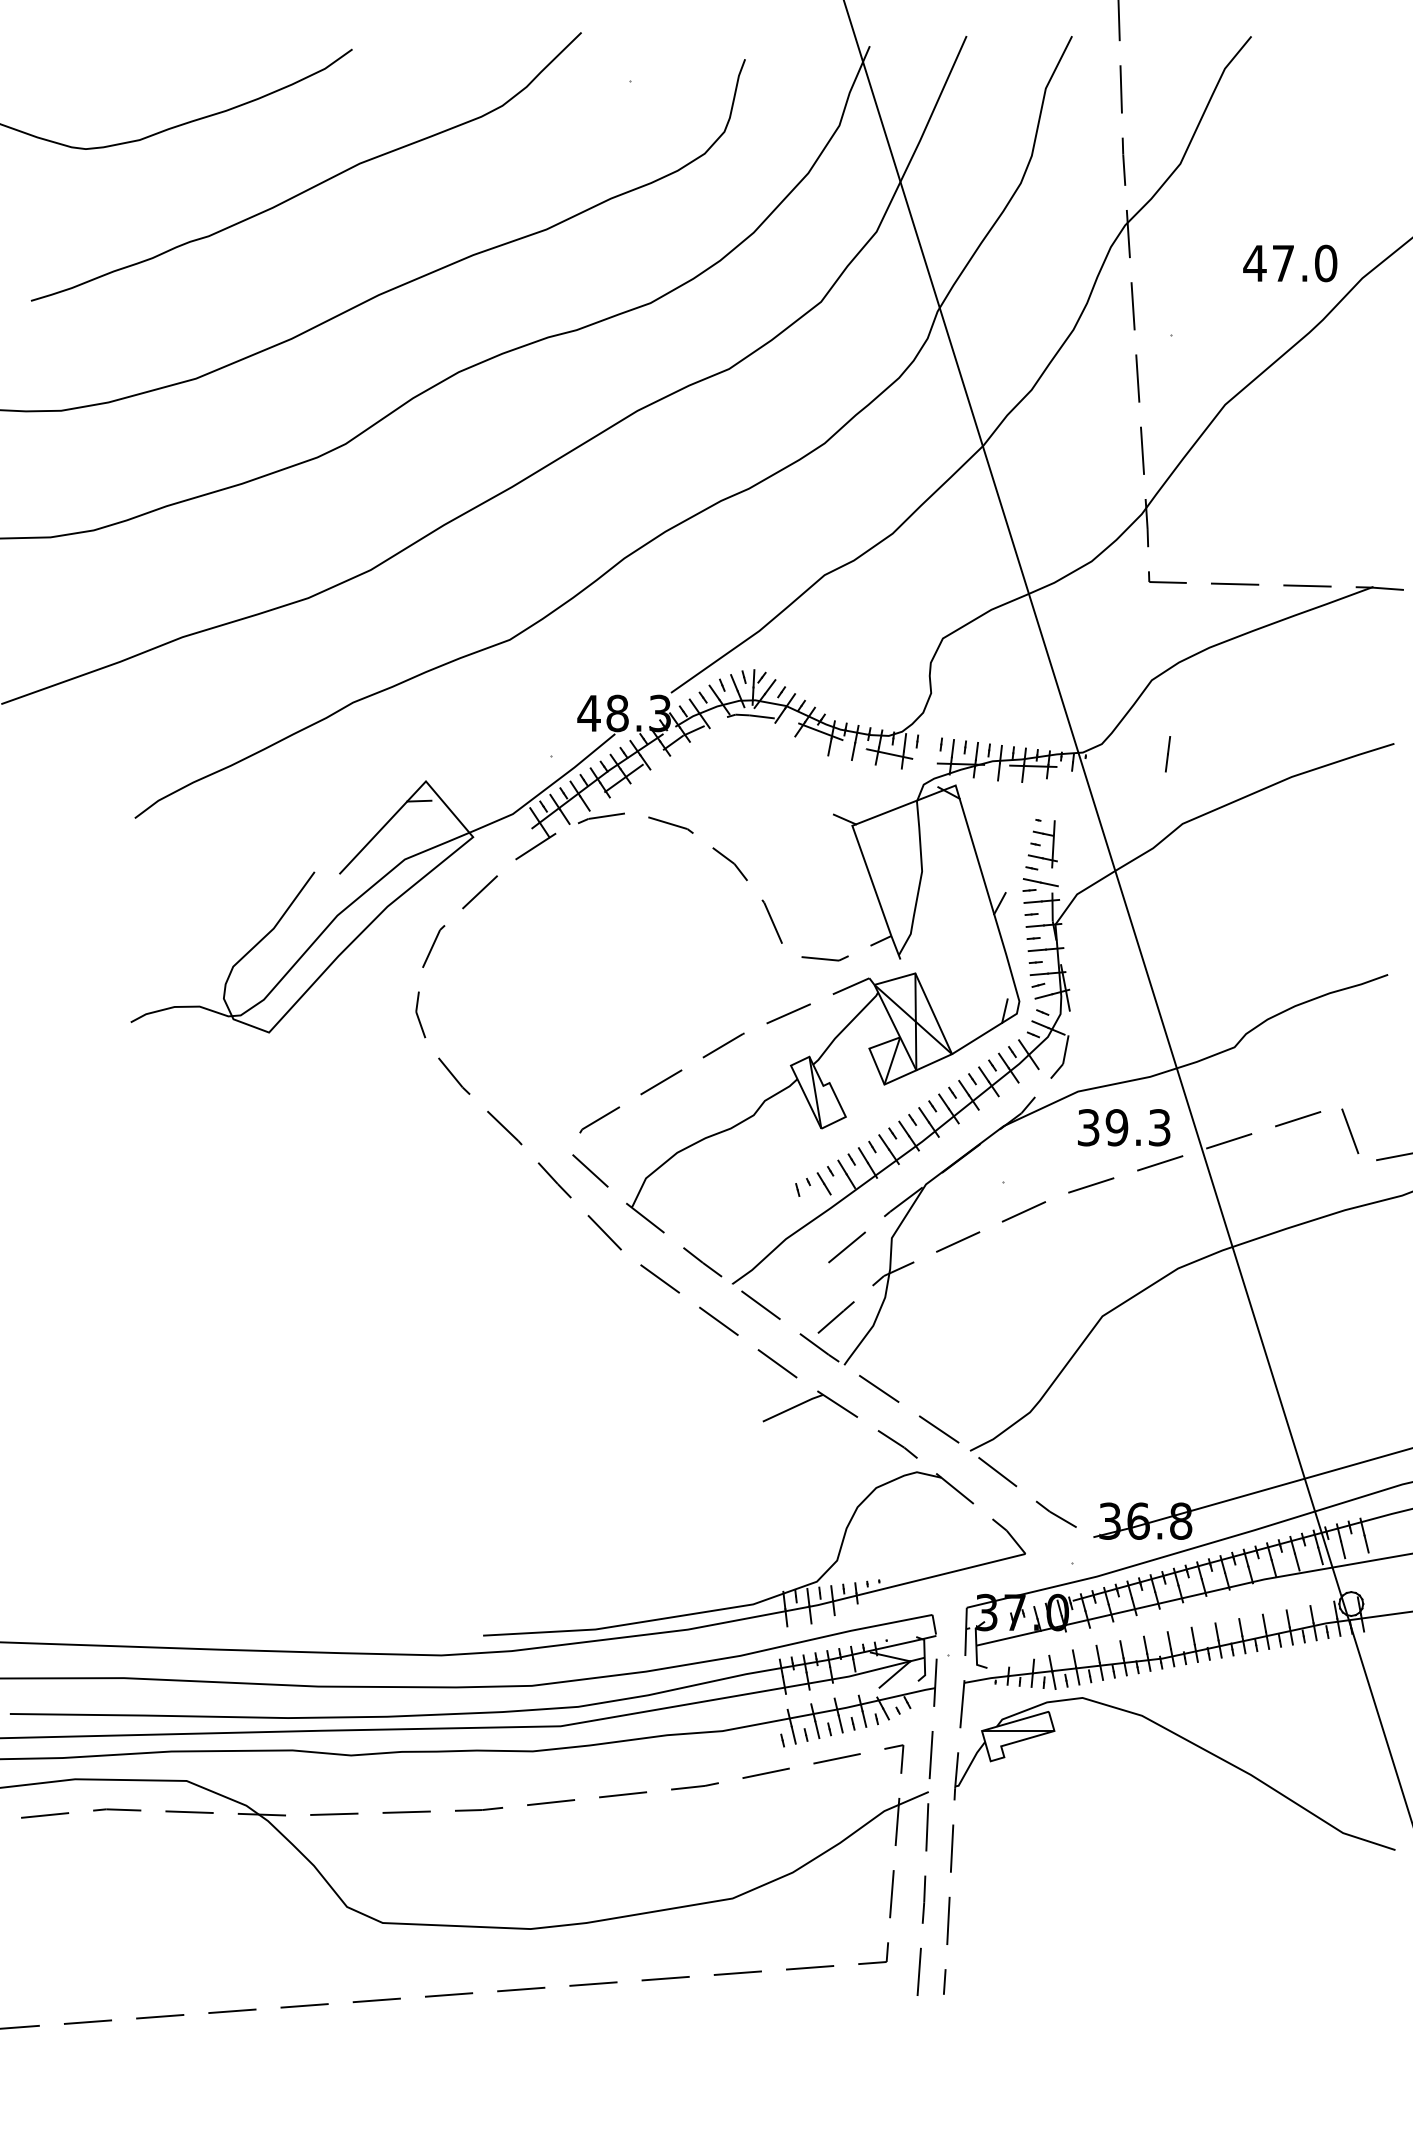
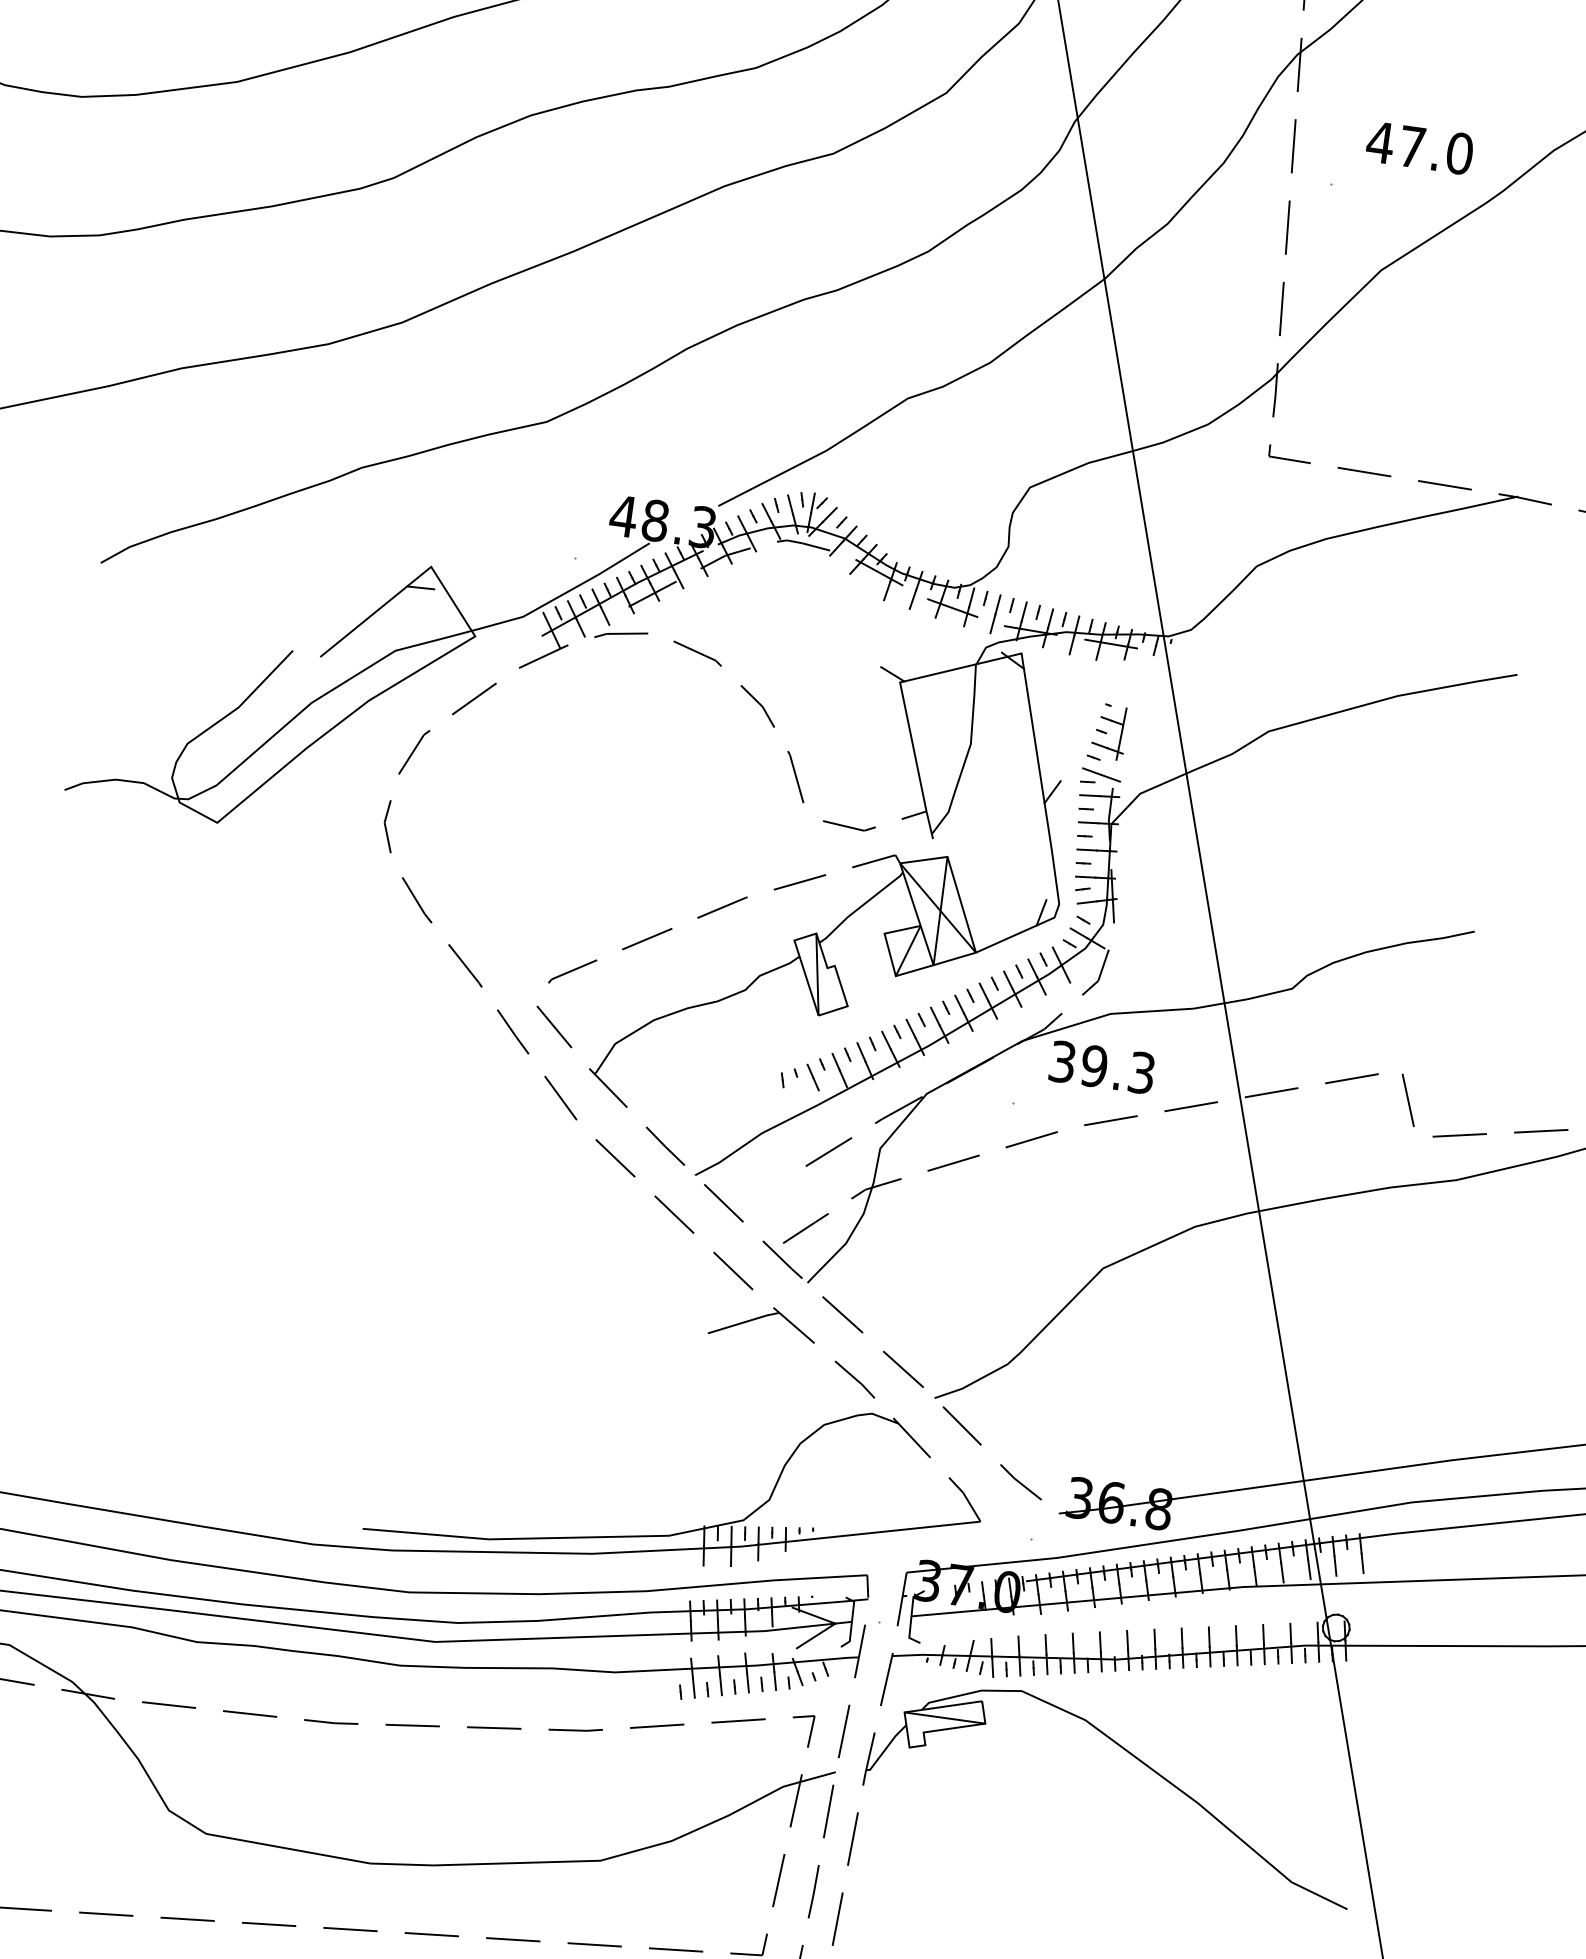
text: (1290, 263) -> (1420, 148), moved
line: (1168, 754) -> (996, 614), moved
text: (1124, 1127) -> (1102, 1067), moved

